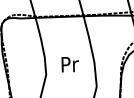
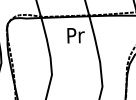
text: (69, 64) -> (75, 35), moved

